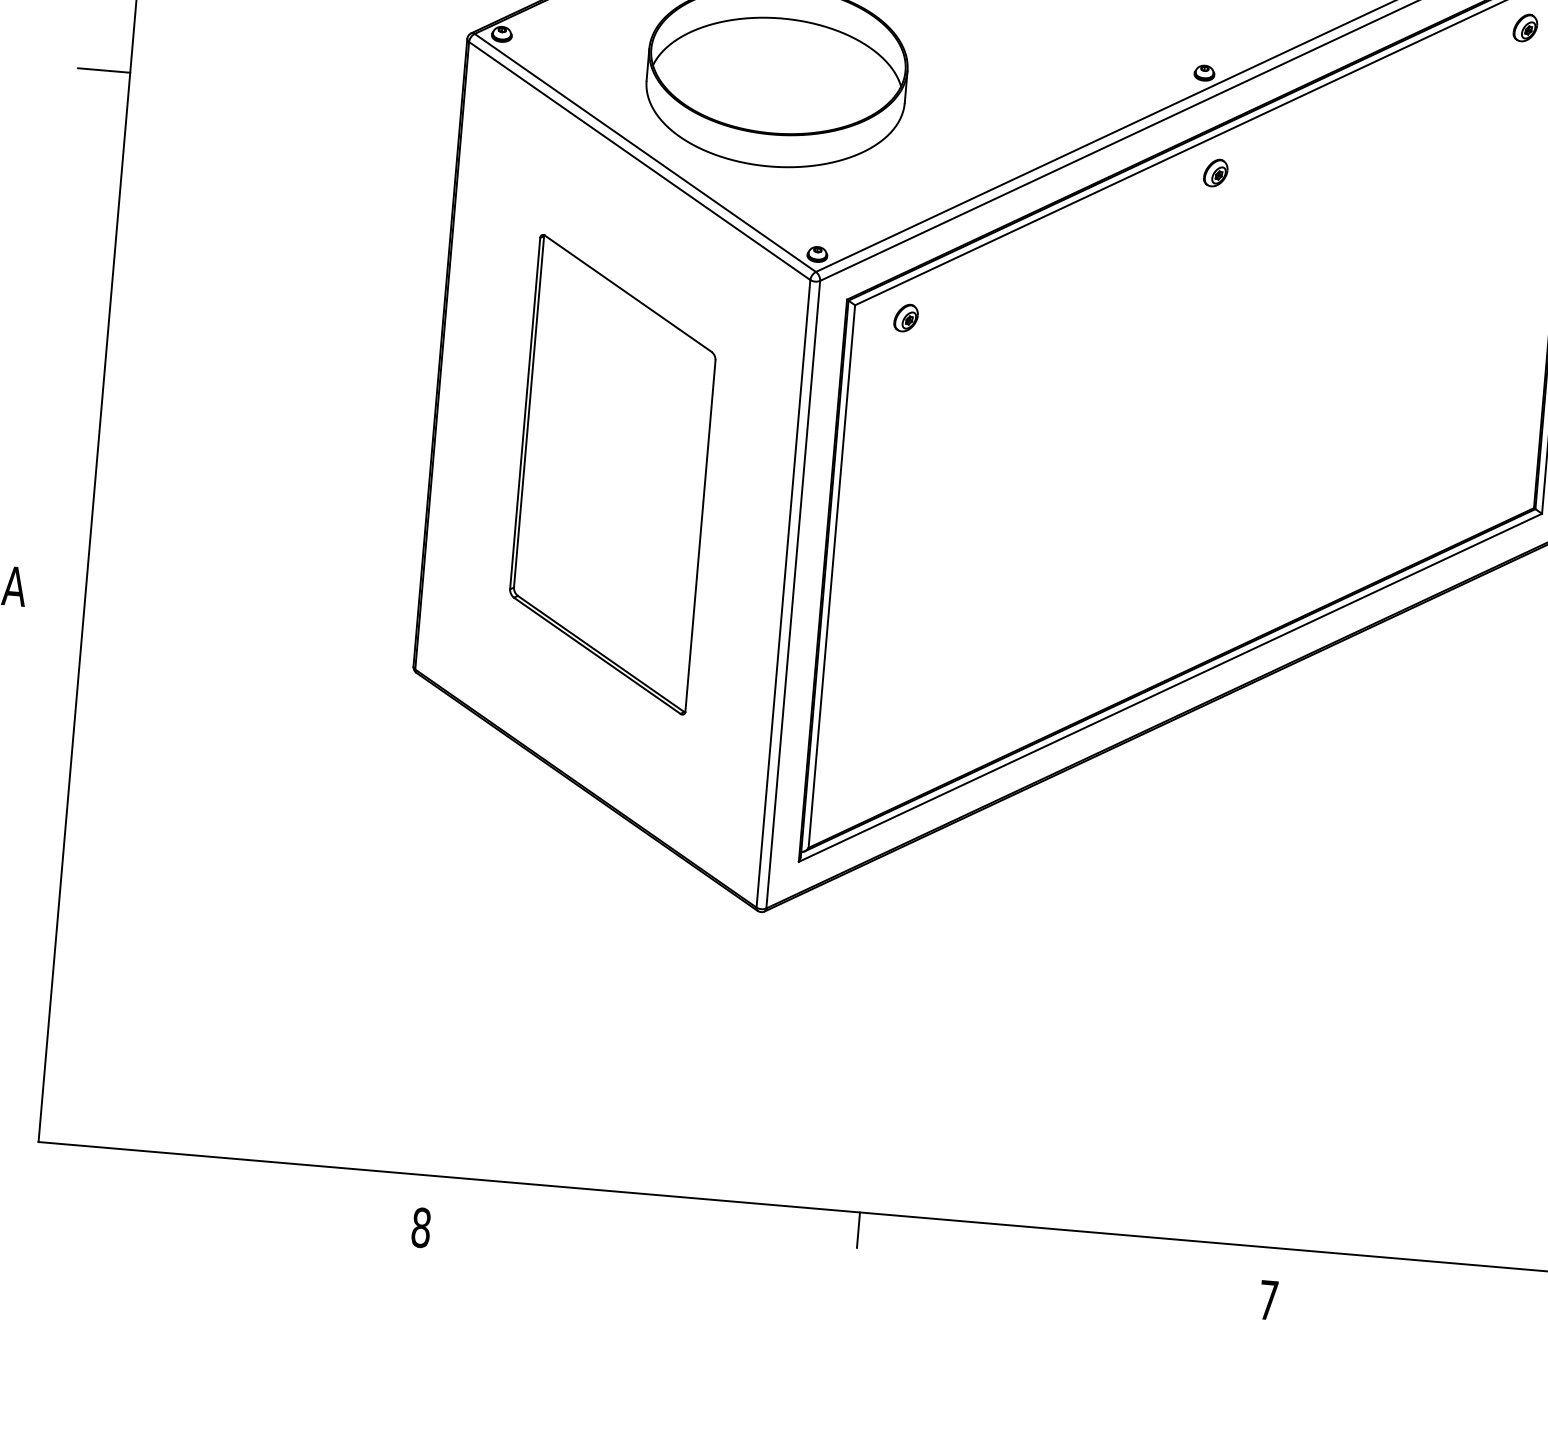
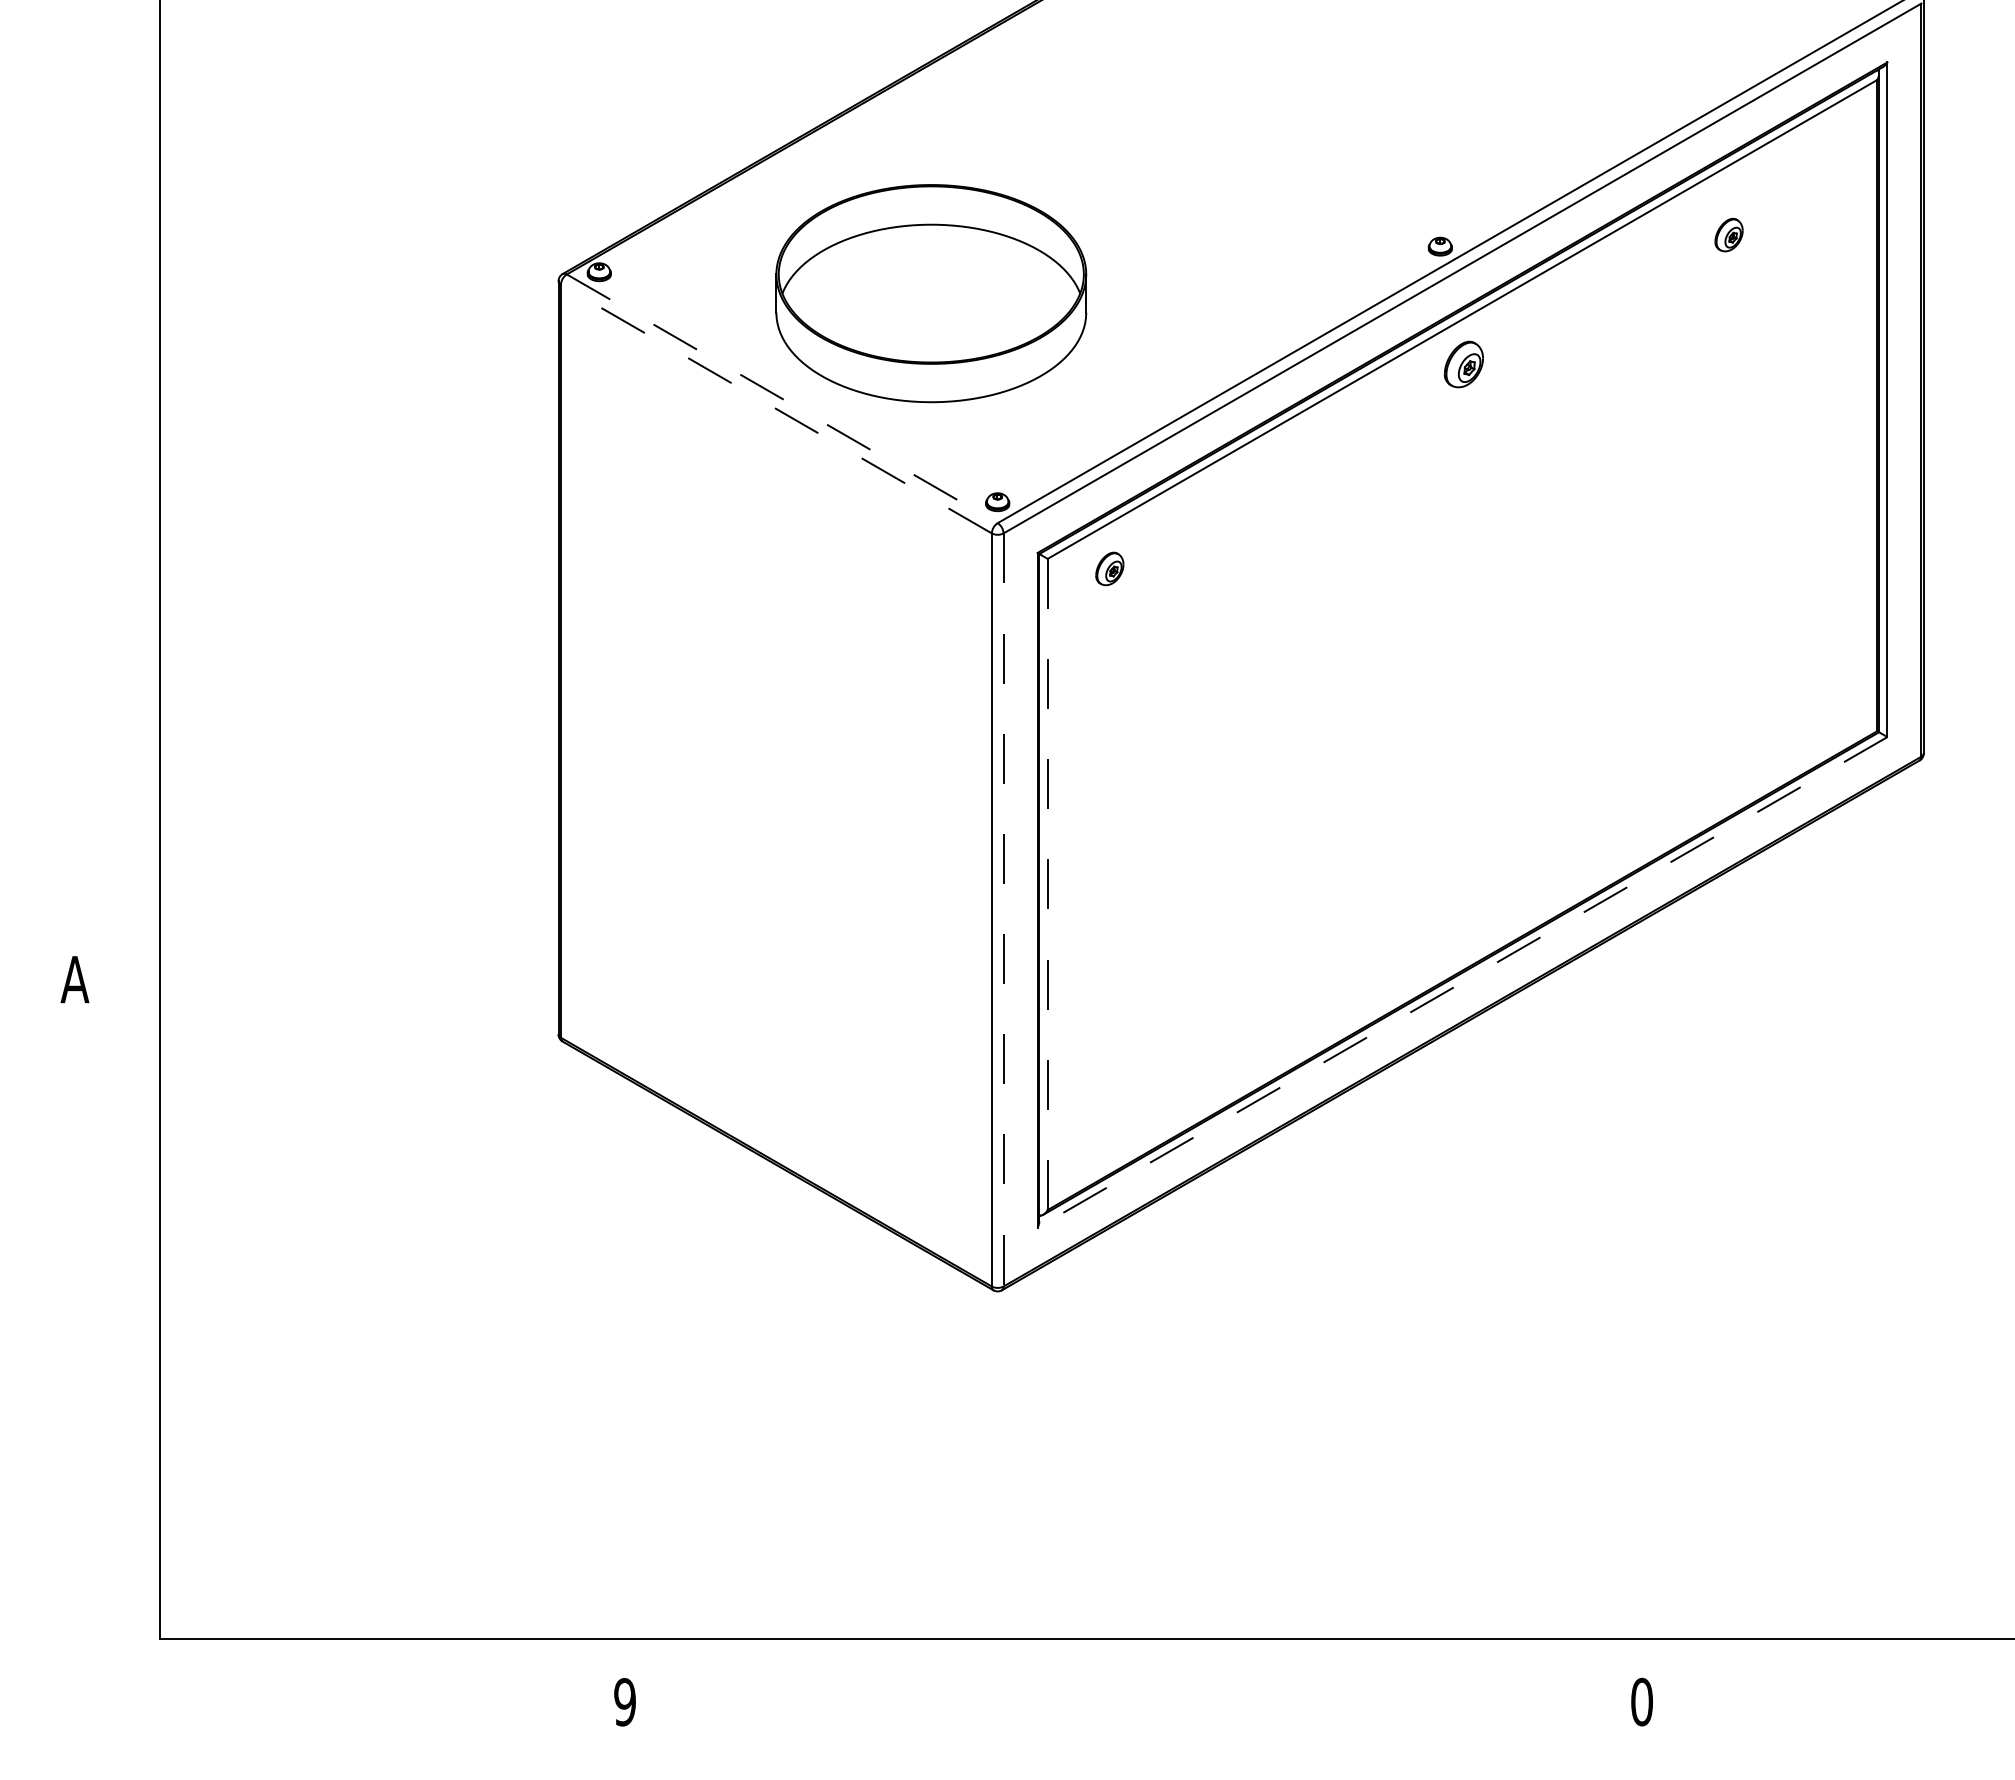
part: (1525, 27) -> (1728, 234), moved
line: (103, 70) -> (128, 355), removed
line: (645, 152) -> (782, 398), solid -> dashed
line: (639, 161) -> (776, 409), solid -> dashed
part: (1215, 173) -> (1463, 364), size x1.4
part: (612, 474) -> (775, 785), removed
line: (831, 576) -> (1047, 884), solid -> dashed
line: (793, 594) -> (1003, 909), solid -> dashed
line: (1170, 687) -> (1462, 982), solid -> dashed
text: (420, 1227) -> (624, 1702), 8 -> 9
line: (858, 1230) -> (1146, 1660), removed
text: (1268, 1299) -> (1641, 1701), 7 -> 0

